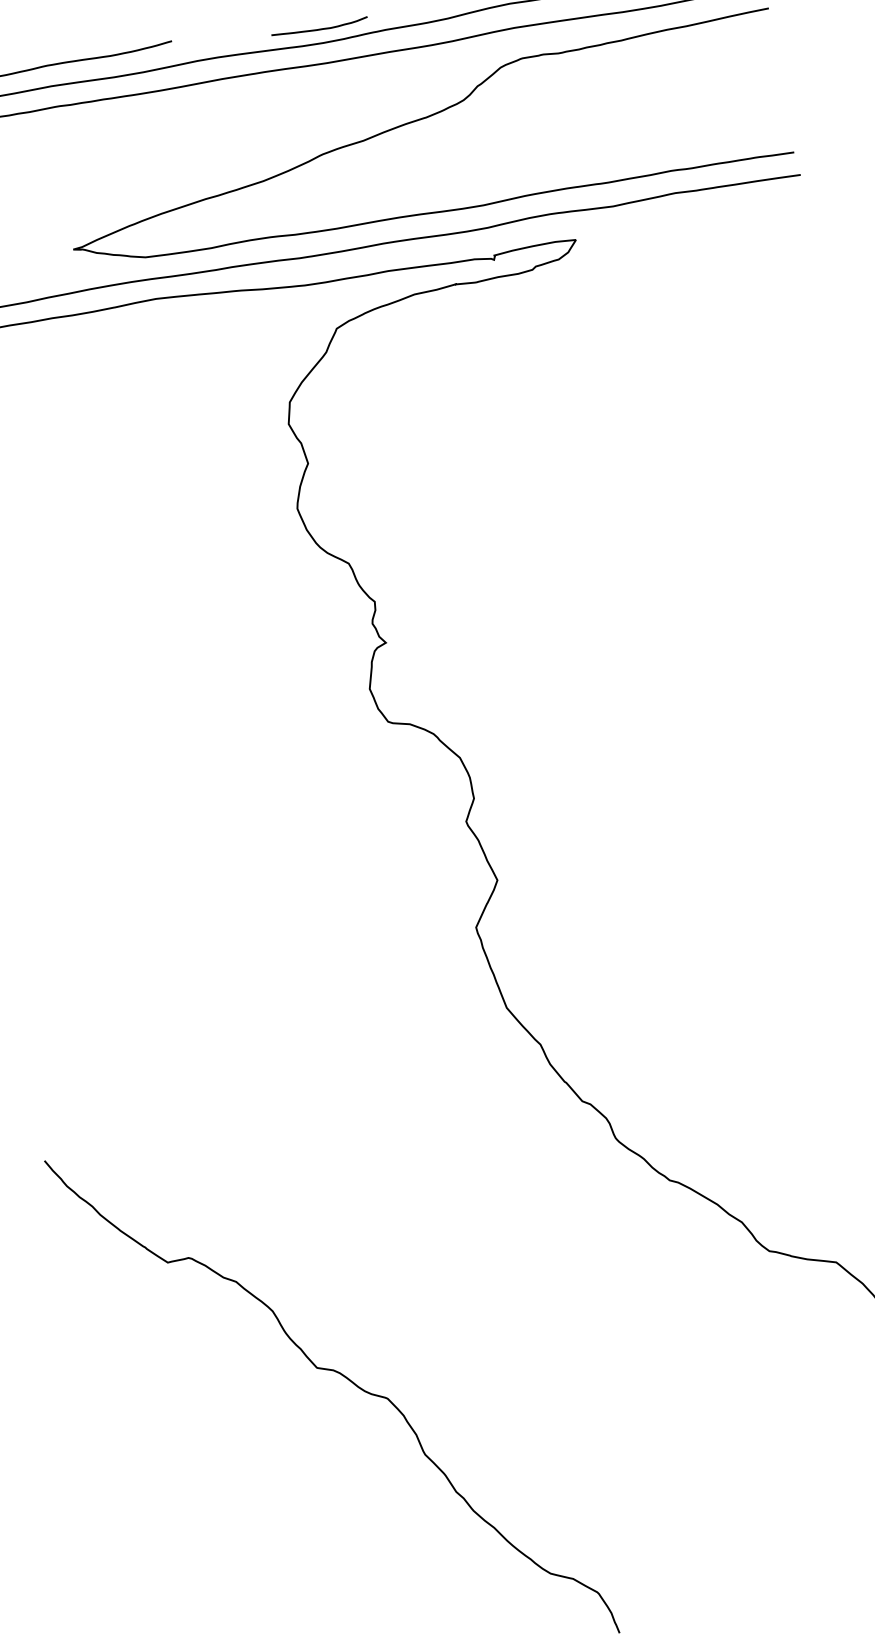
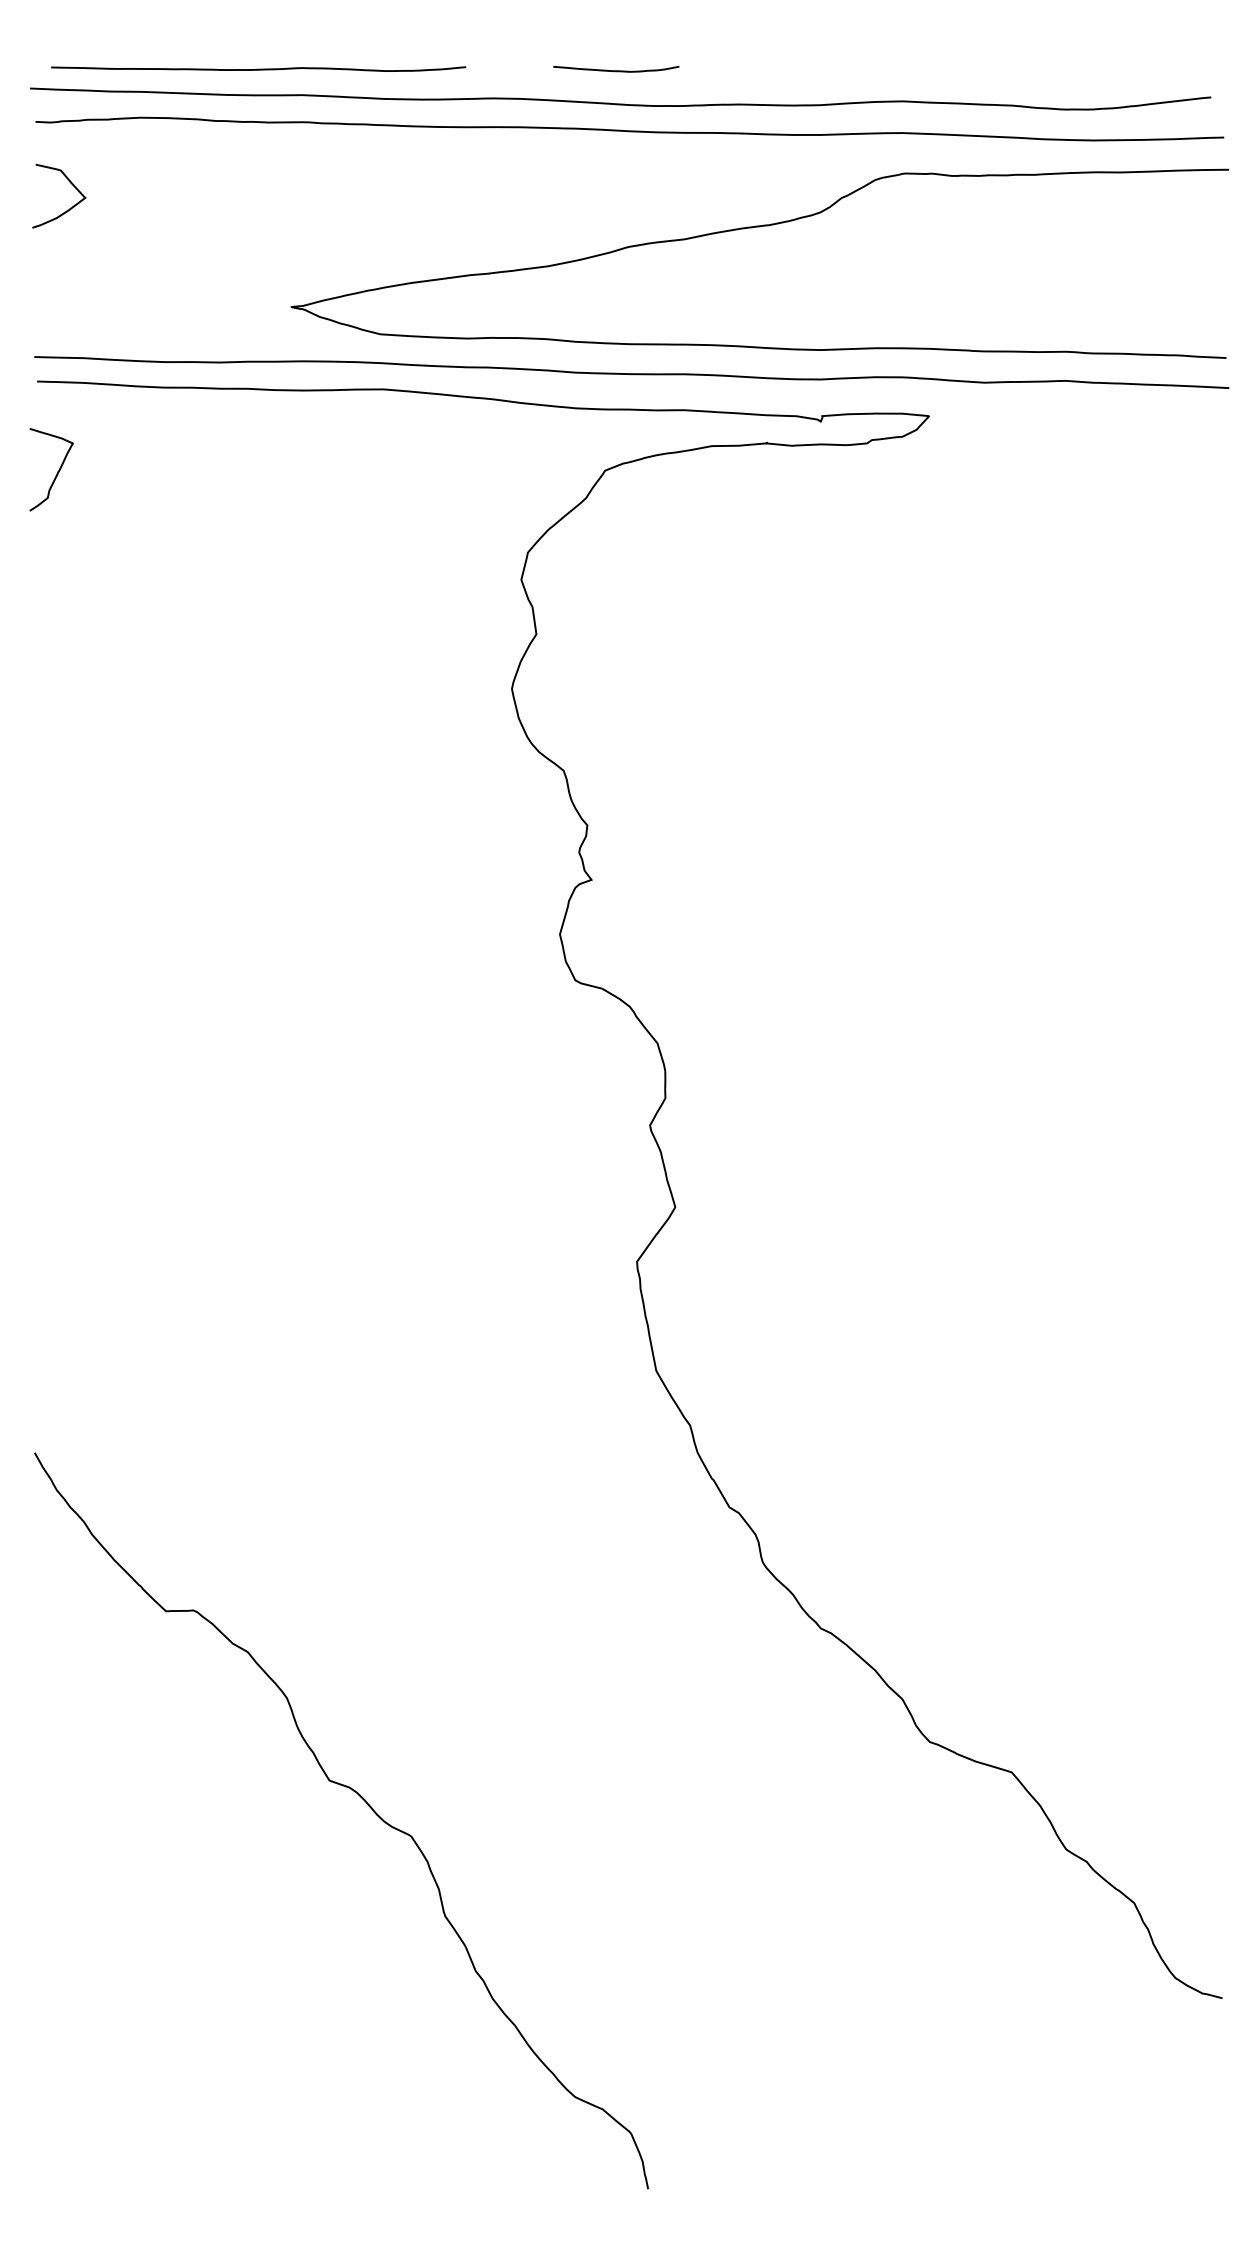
curve: (320, 28) -> (616, 70), moved

